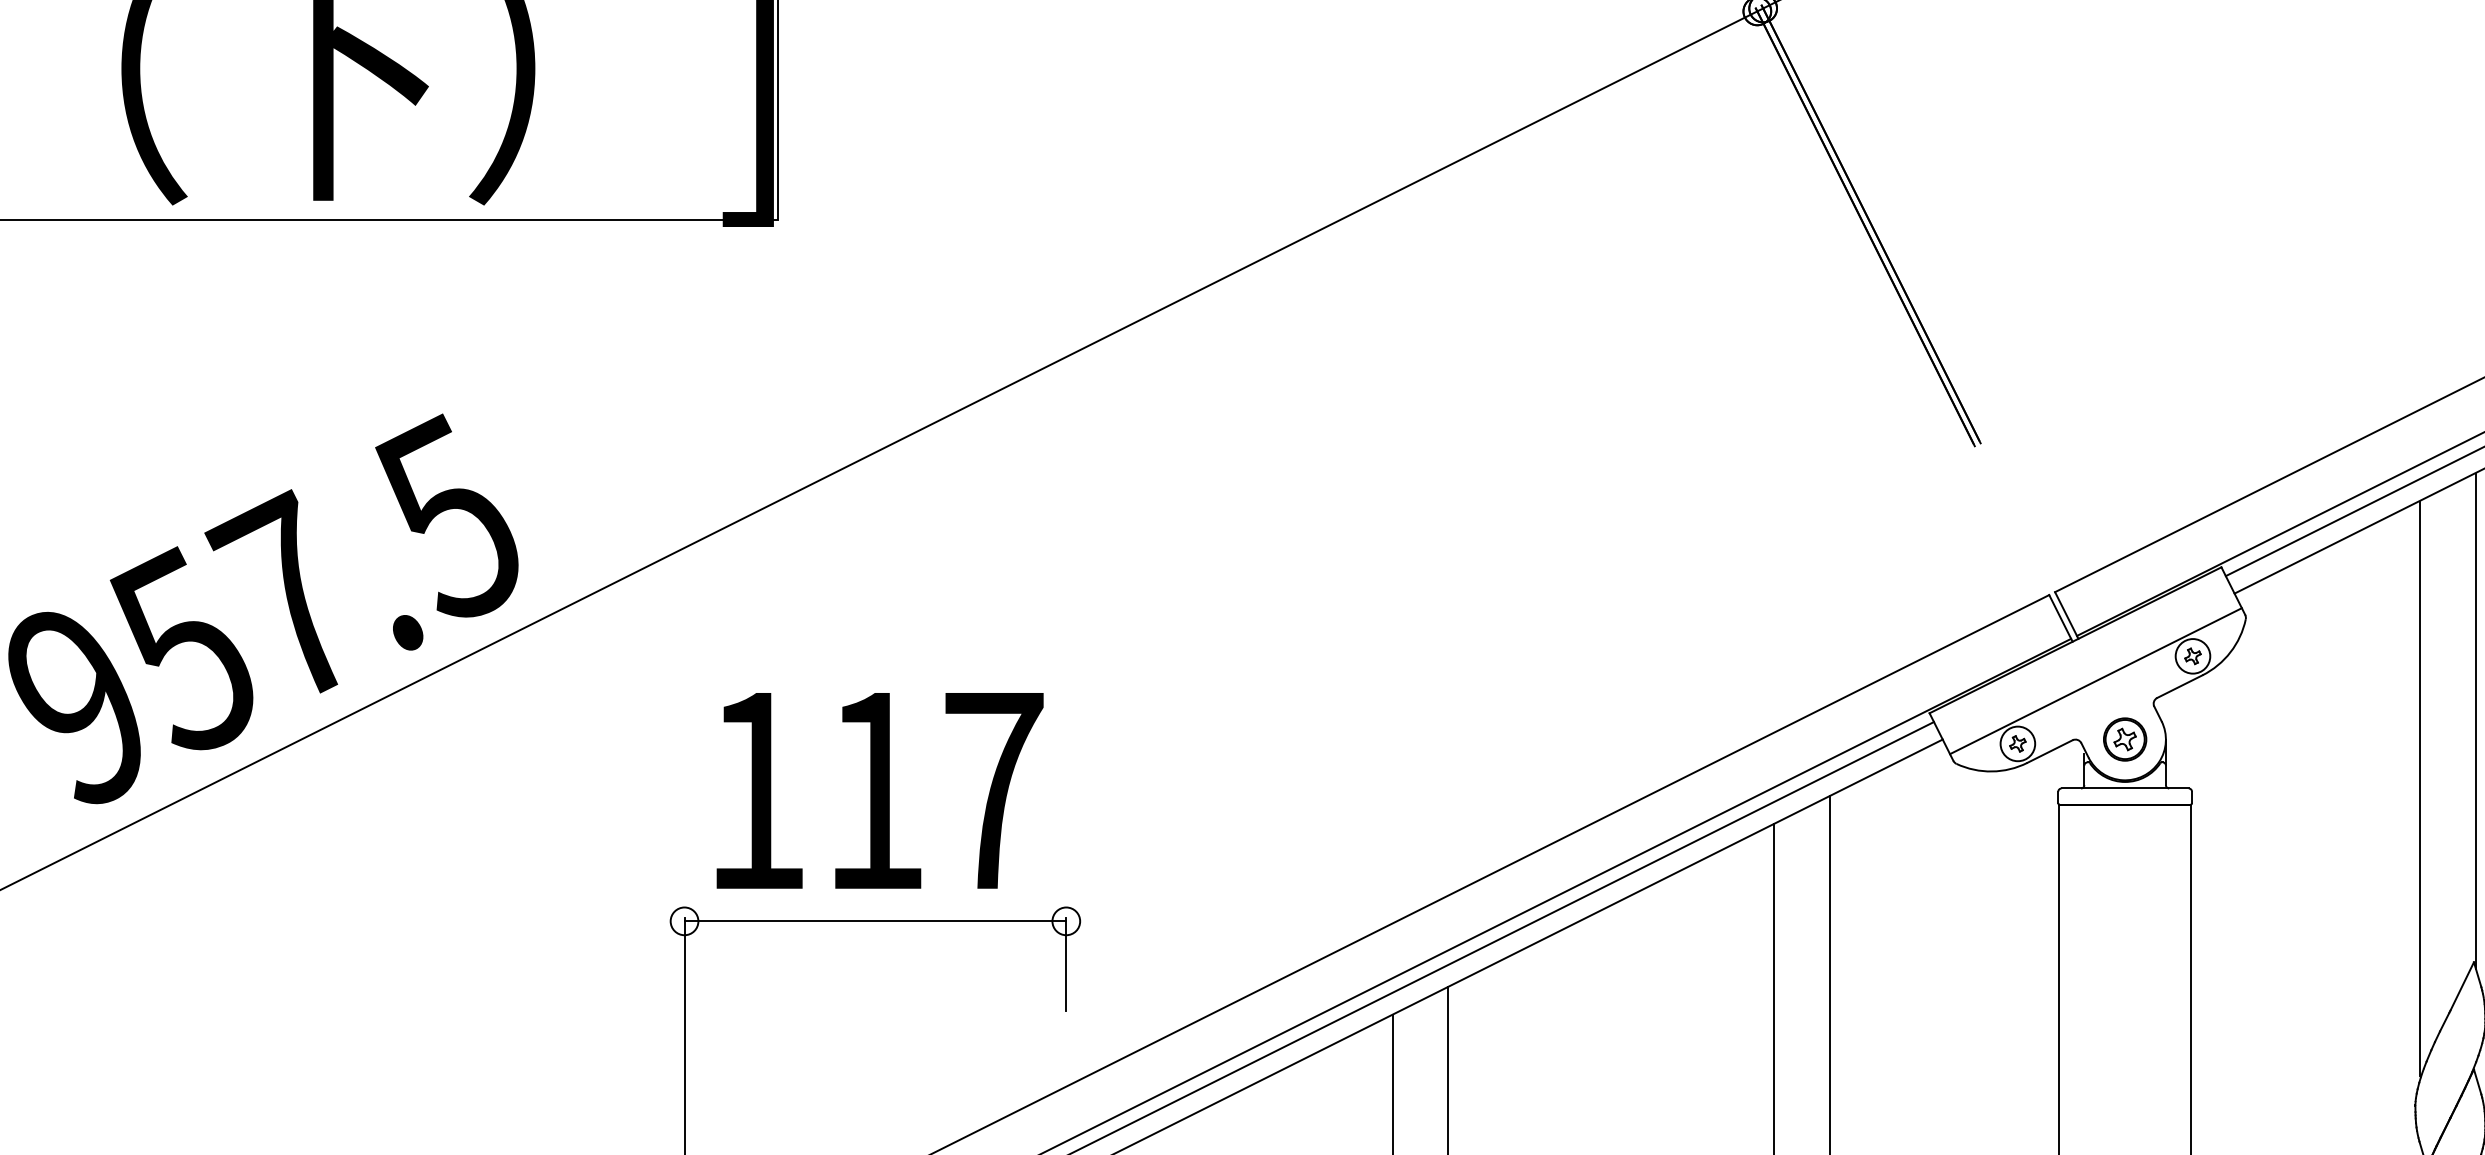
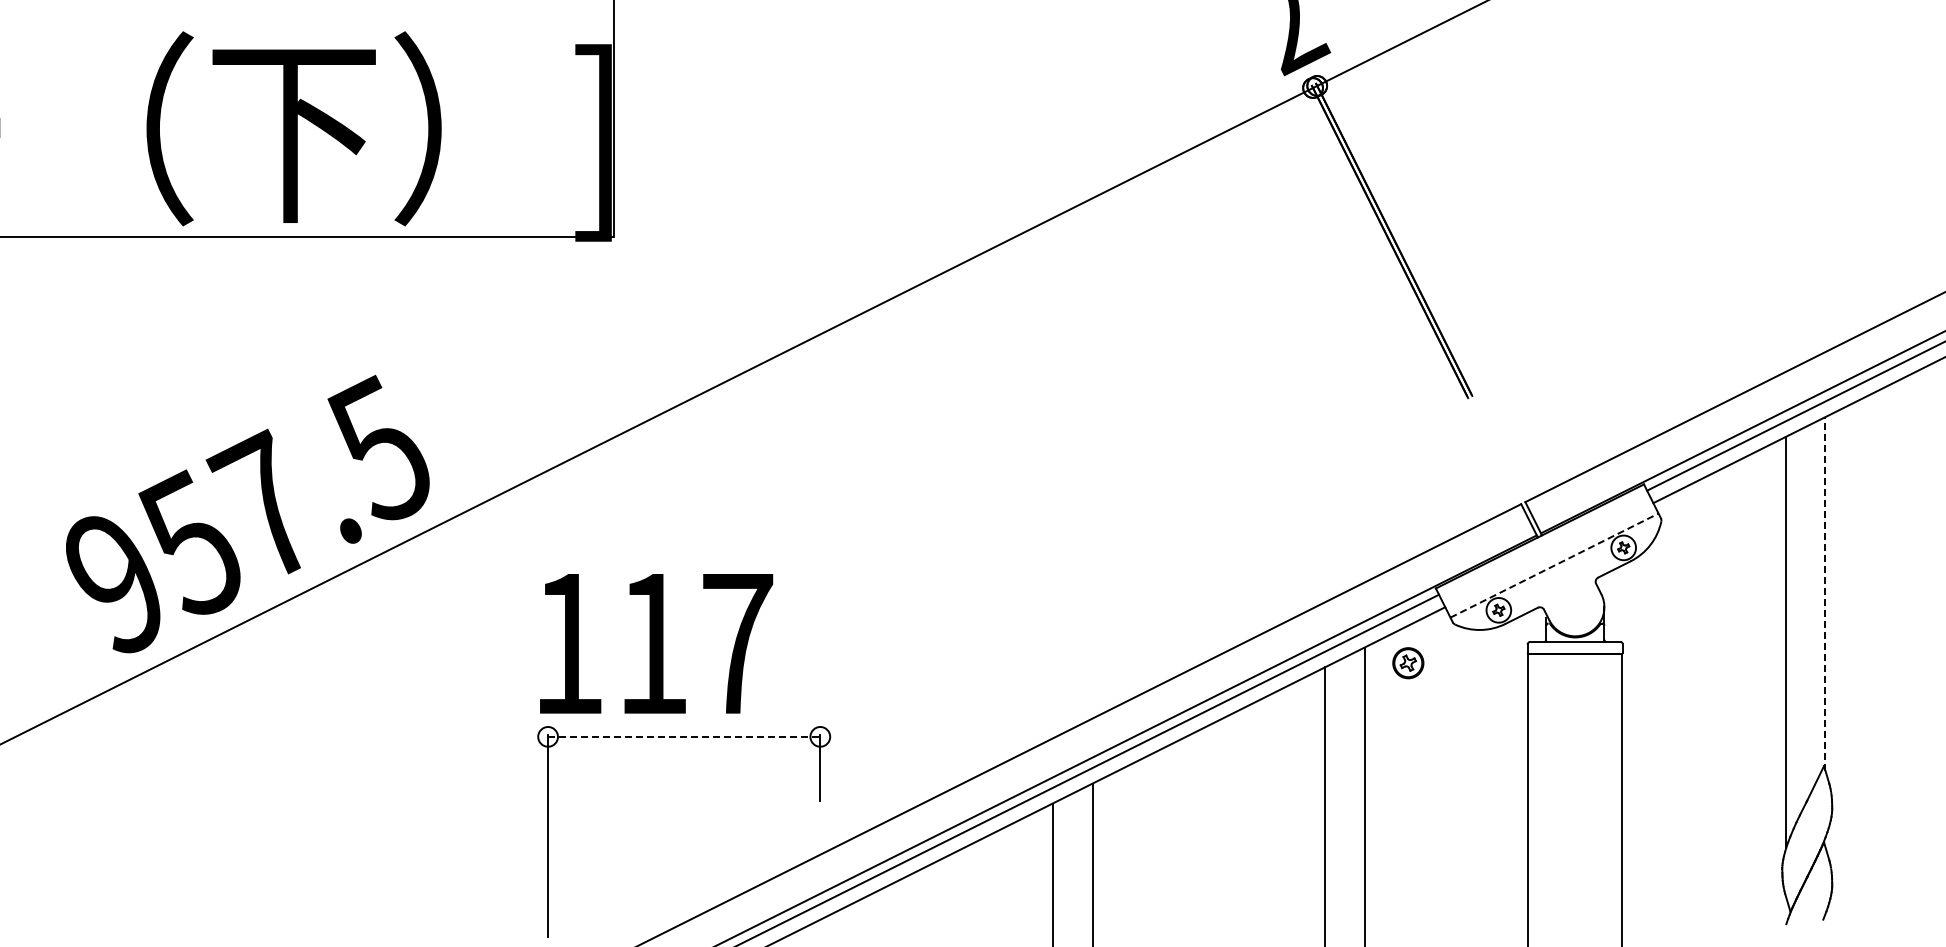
line: (2095, 681) -> (1554, 565), solid -> dashed
line: (2475, 720) -> (1825, 593), solid -> dashed
part: (2125, 739) -> (1408, 663), moved
text: (880, 790) -> (656, 643), moved
line: (875, 920) -> (684, 736), solid -> dashed

